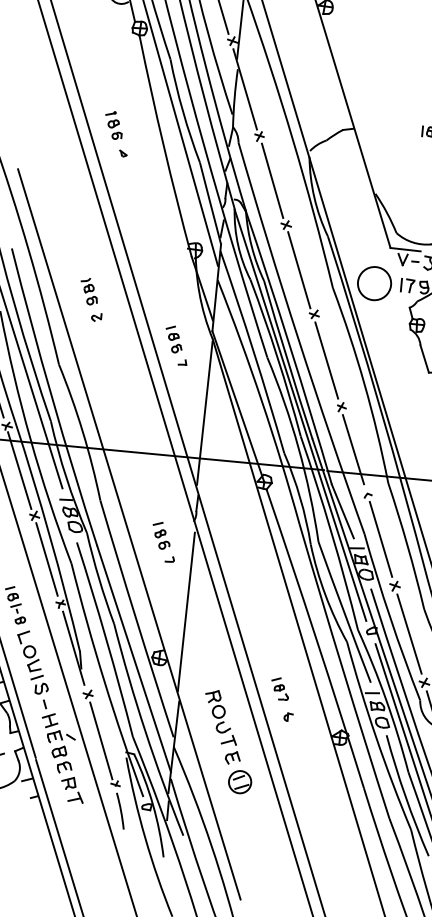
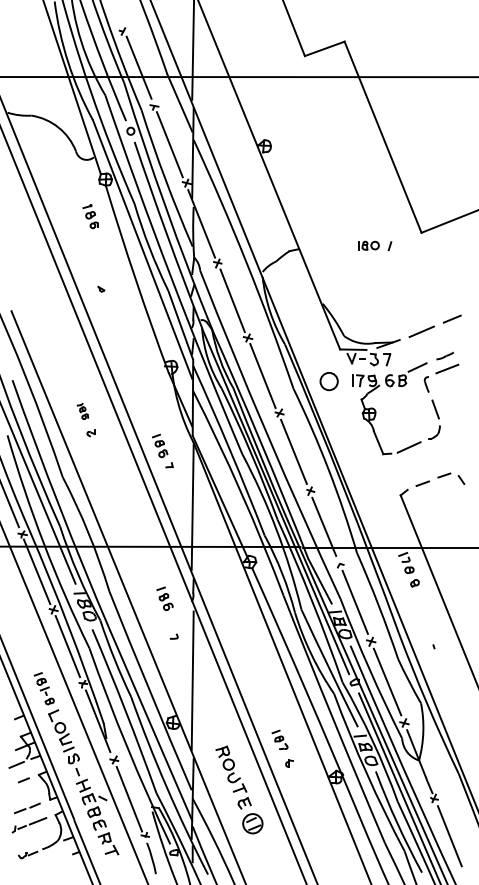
part: (113, 125) -> (90, 216), moved
circle: (373, 283) -> (328, 381), size x0.6
part: (88, 291) -> (82, 411), size x0.7
part: (160, 535) -> (164, 598), moved

